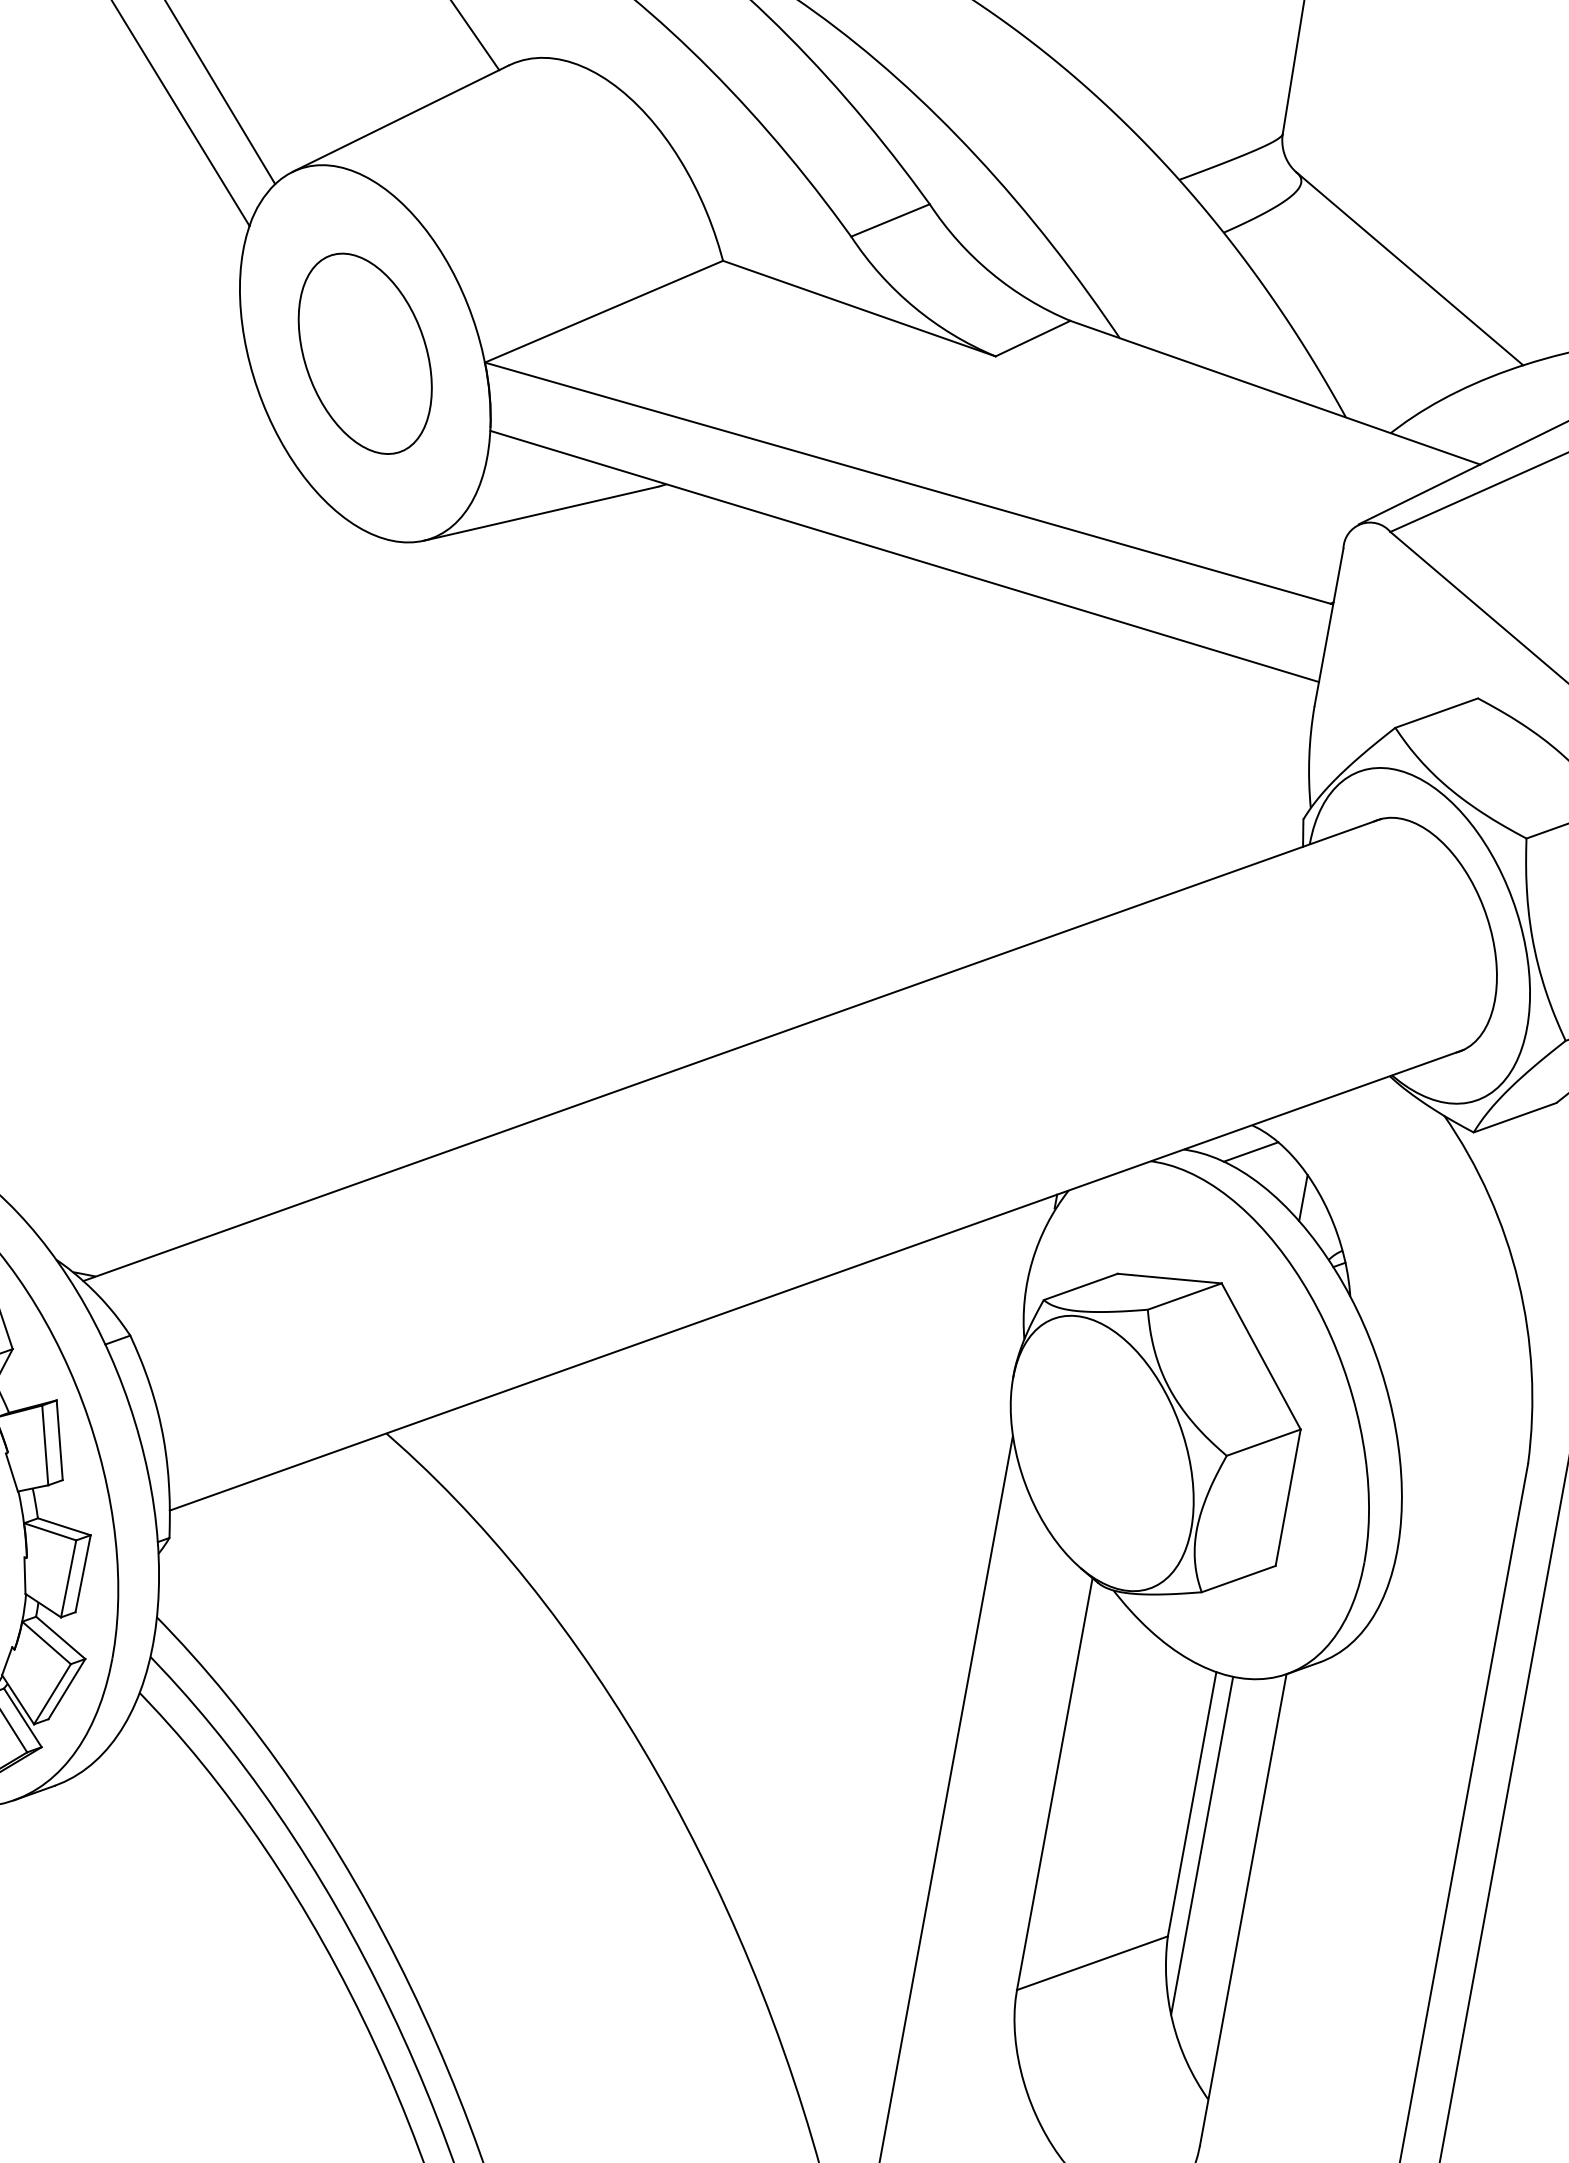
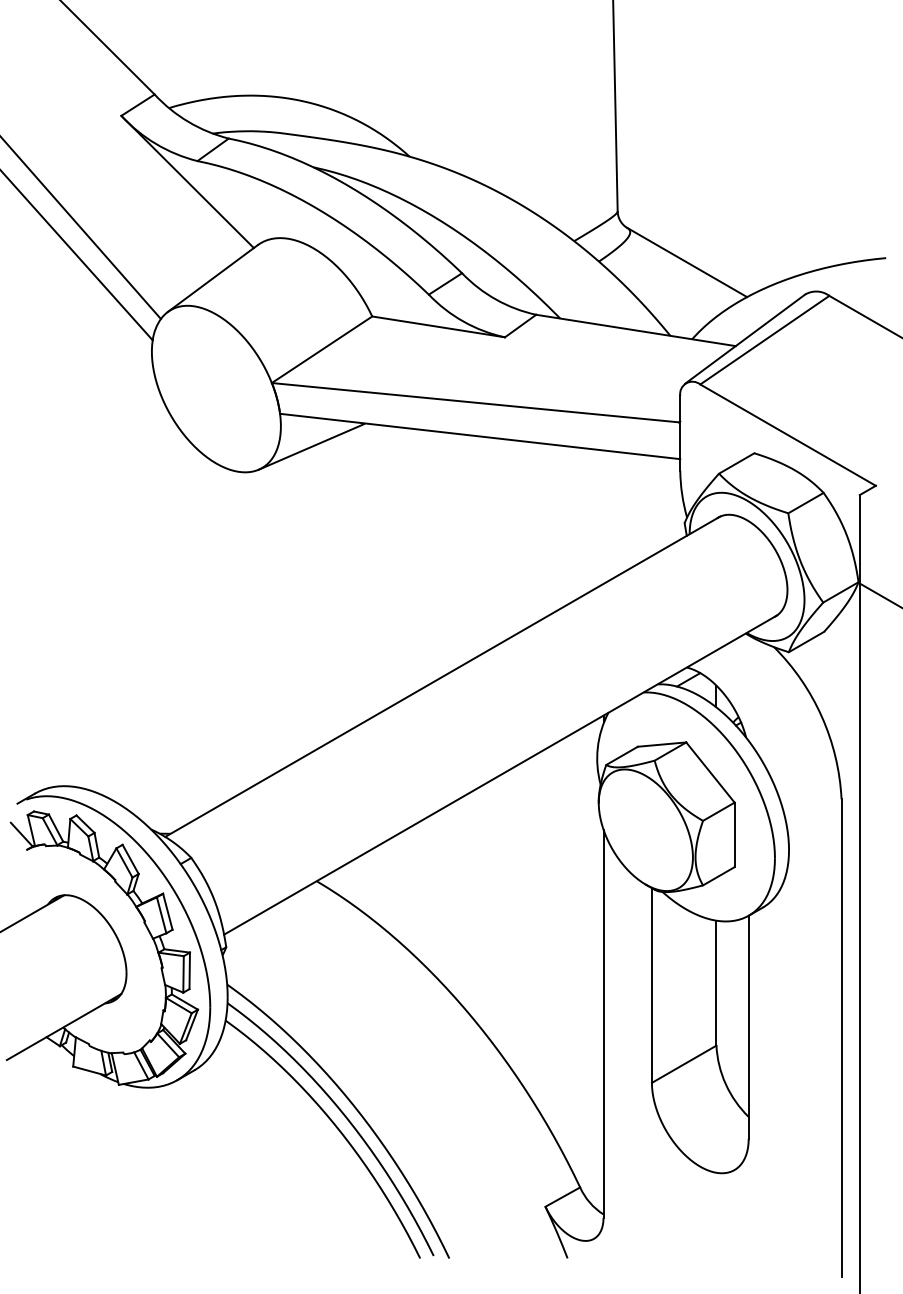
part: (365, 354) -> (216, 389), removed
line: (1202, 1846) -> (724, 1001), removed

